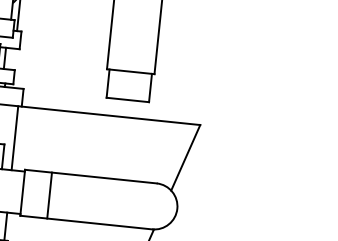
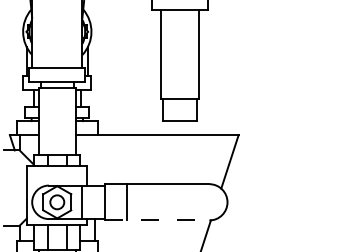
line: (14, 138) -> (94, 160), removed
line: (86, 222) -> (157, 220), solid -> dashed

